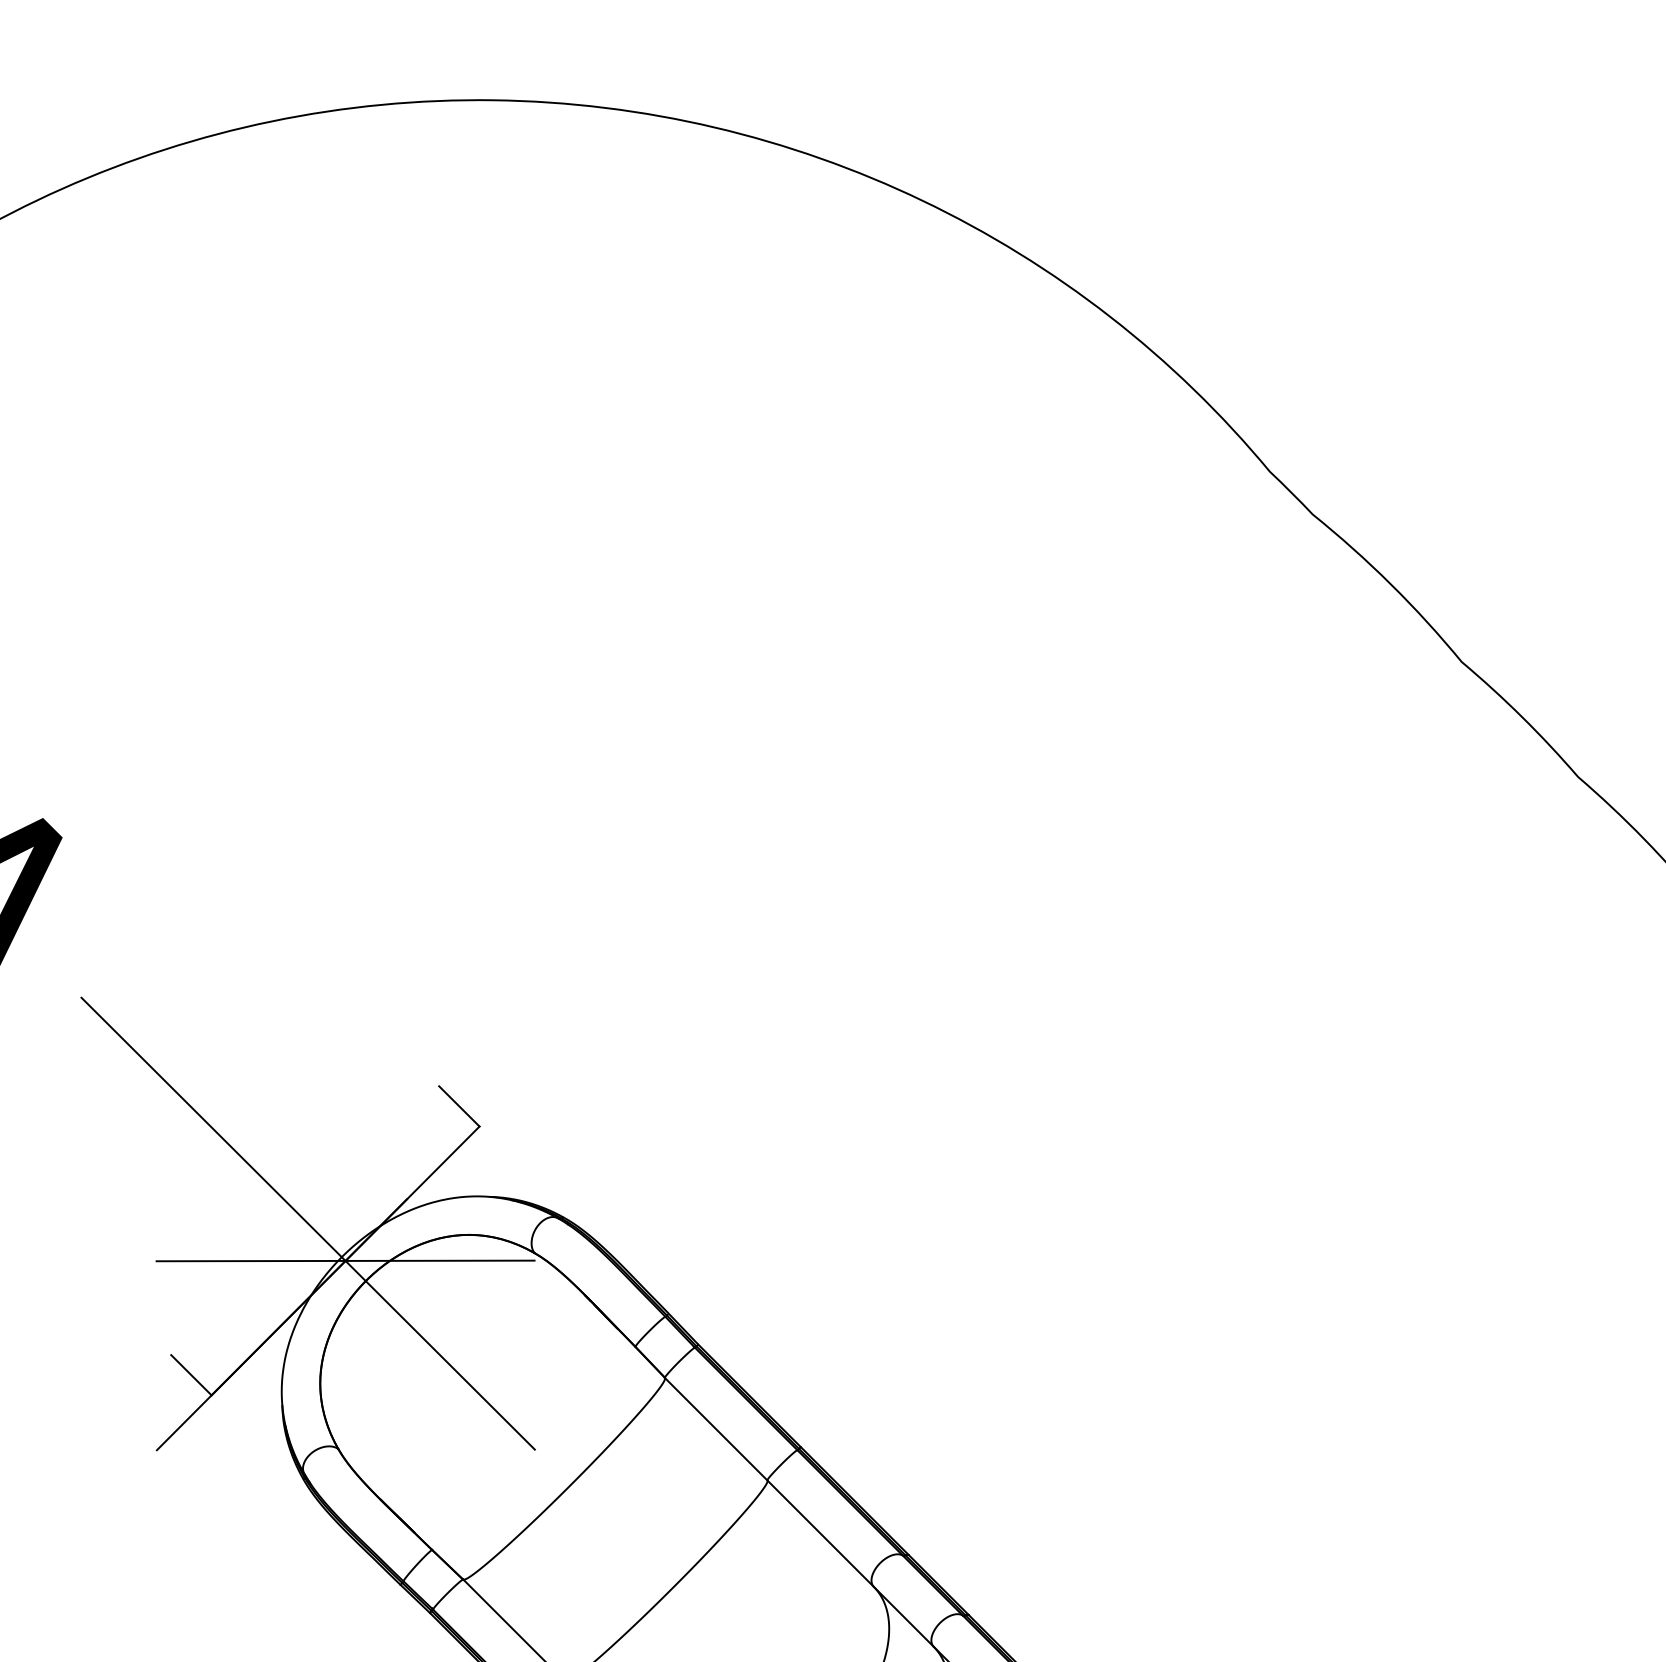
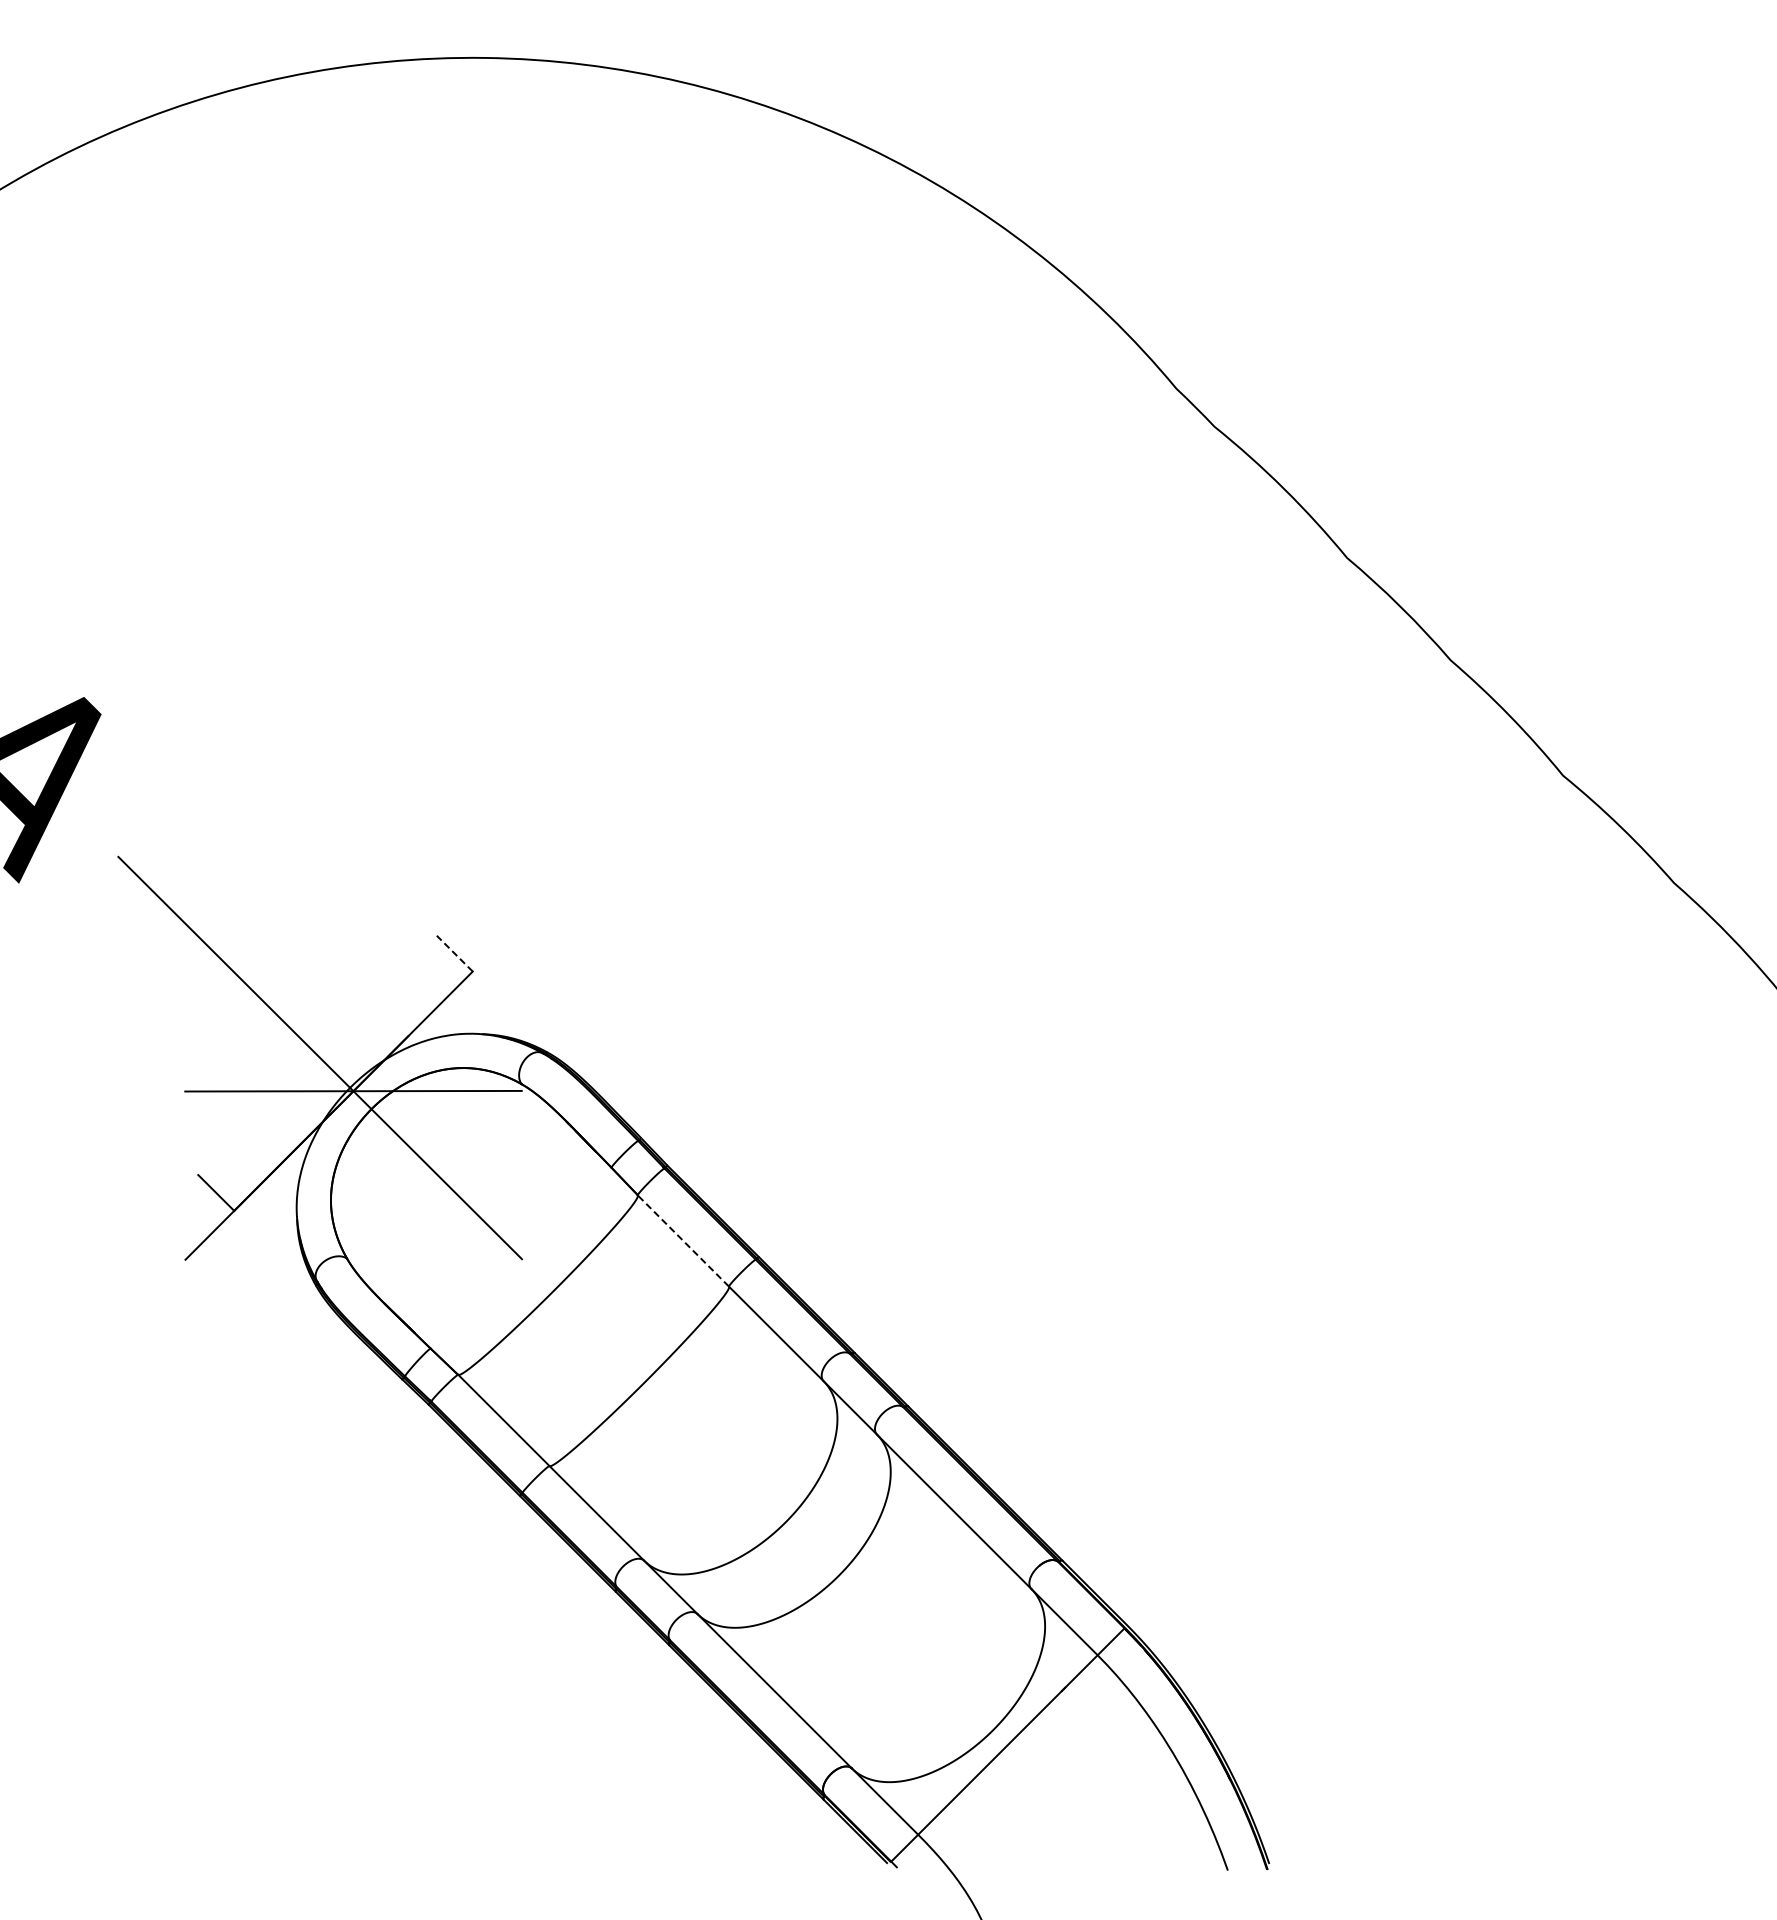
line: (459, 1106) -> (454, 953), solid -> dashed
line: (716, 1428) -> (683, 1240), solid -> dashed

